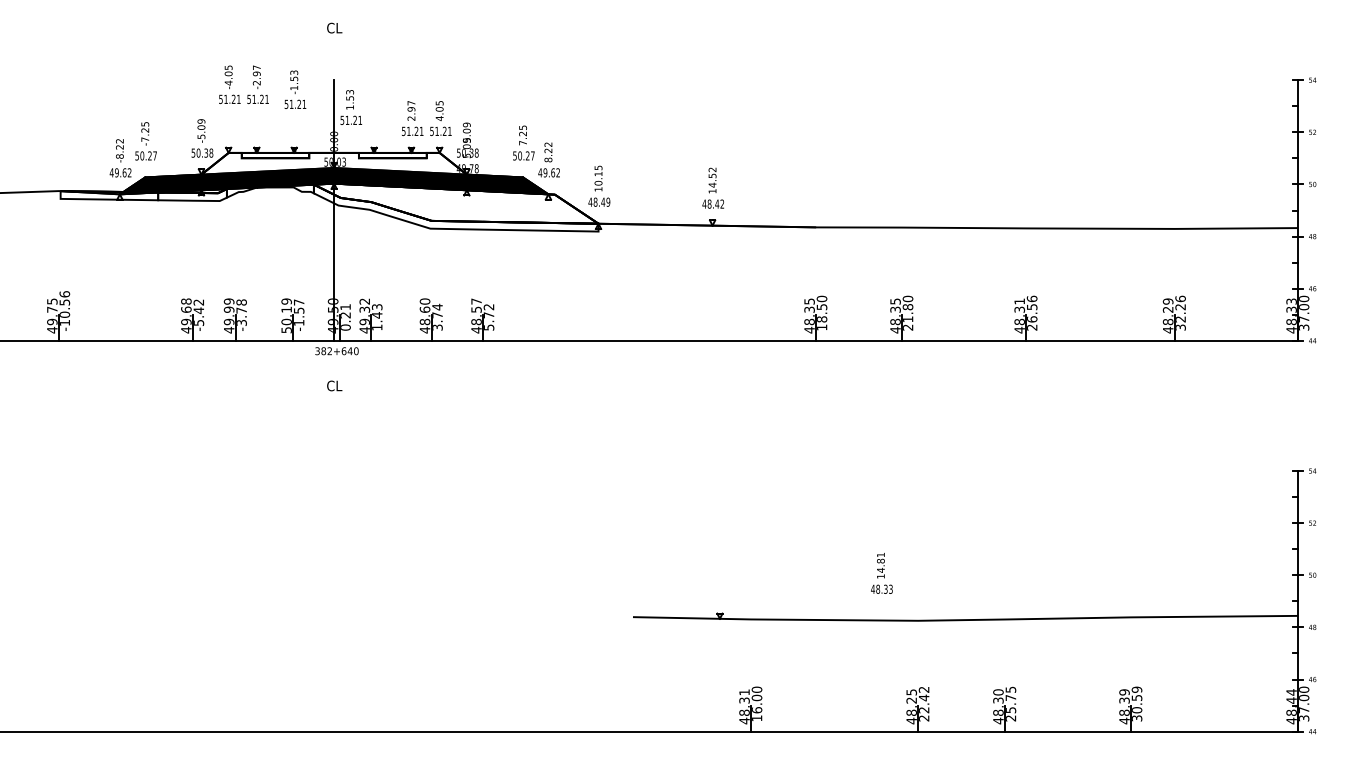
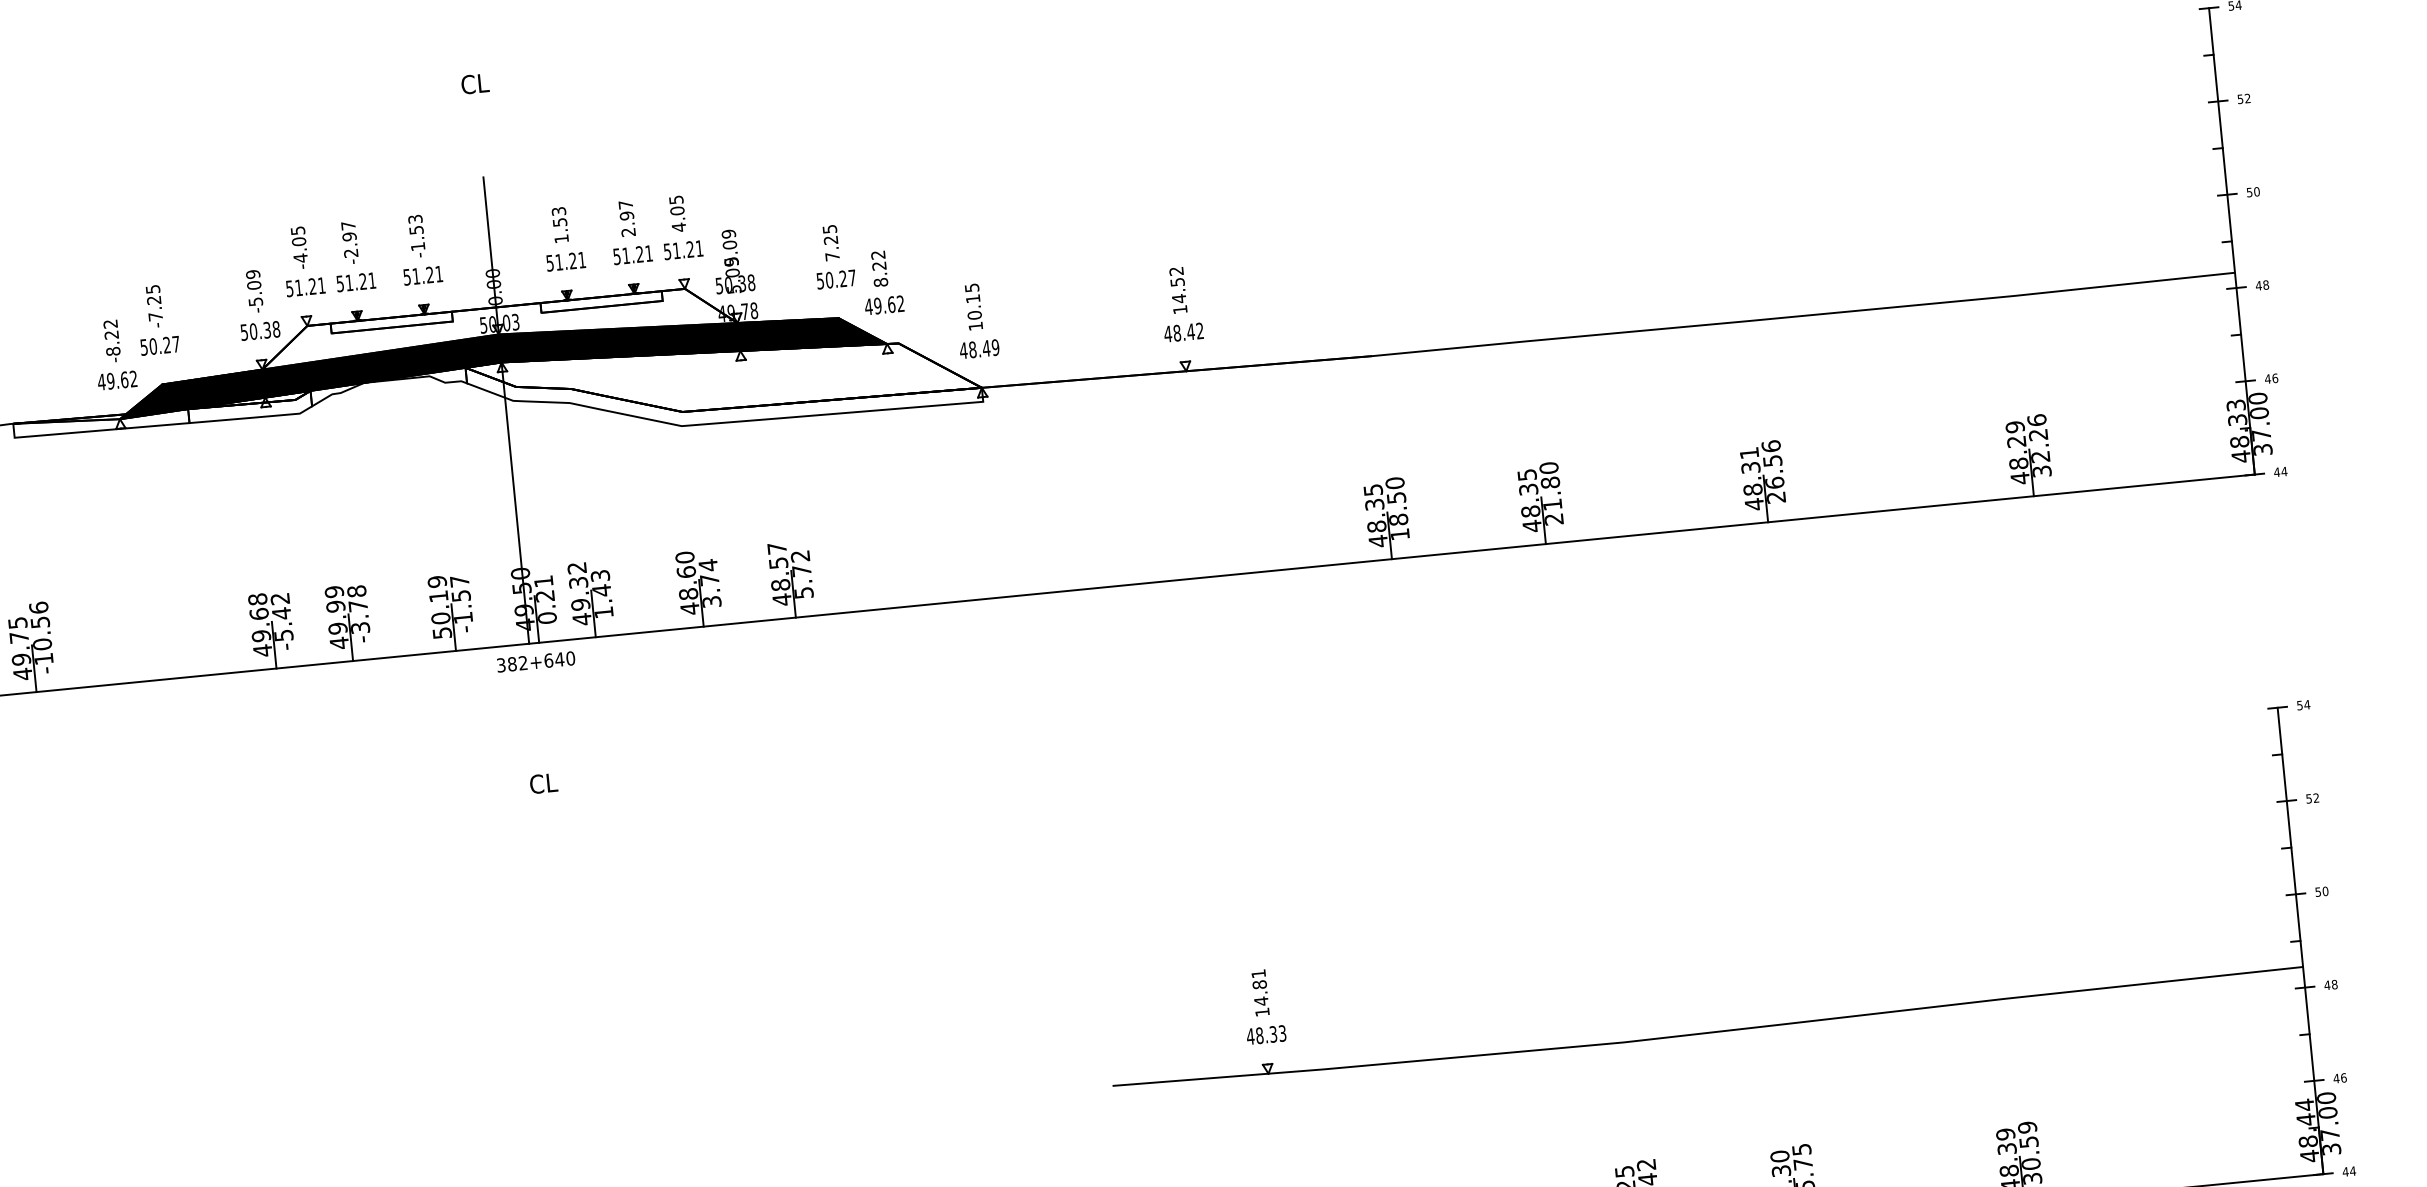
text: (243, 84) -> (327, 258), moved
text: (295, 89) -> (420, 249), moved
text: (351, 107) -> (564, 238), moved
text: (334, 385) -> (543, 782), moved
text: (881, 573) -> (1262, 1006), moved

